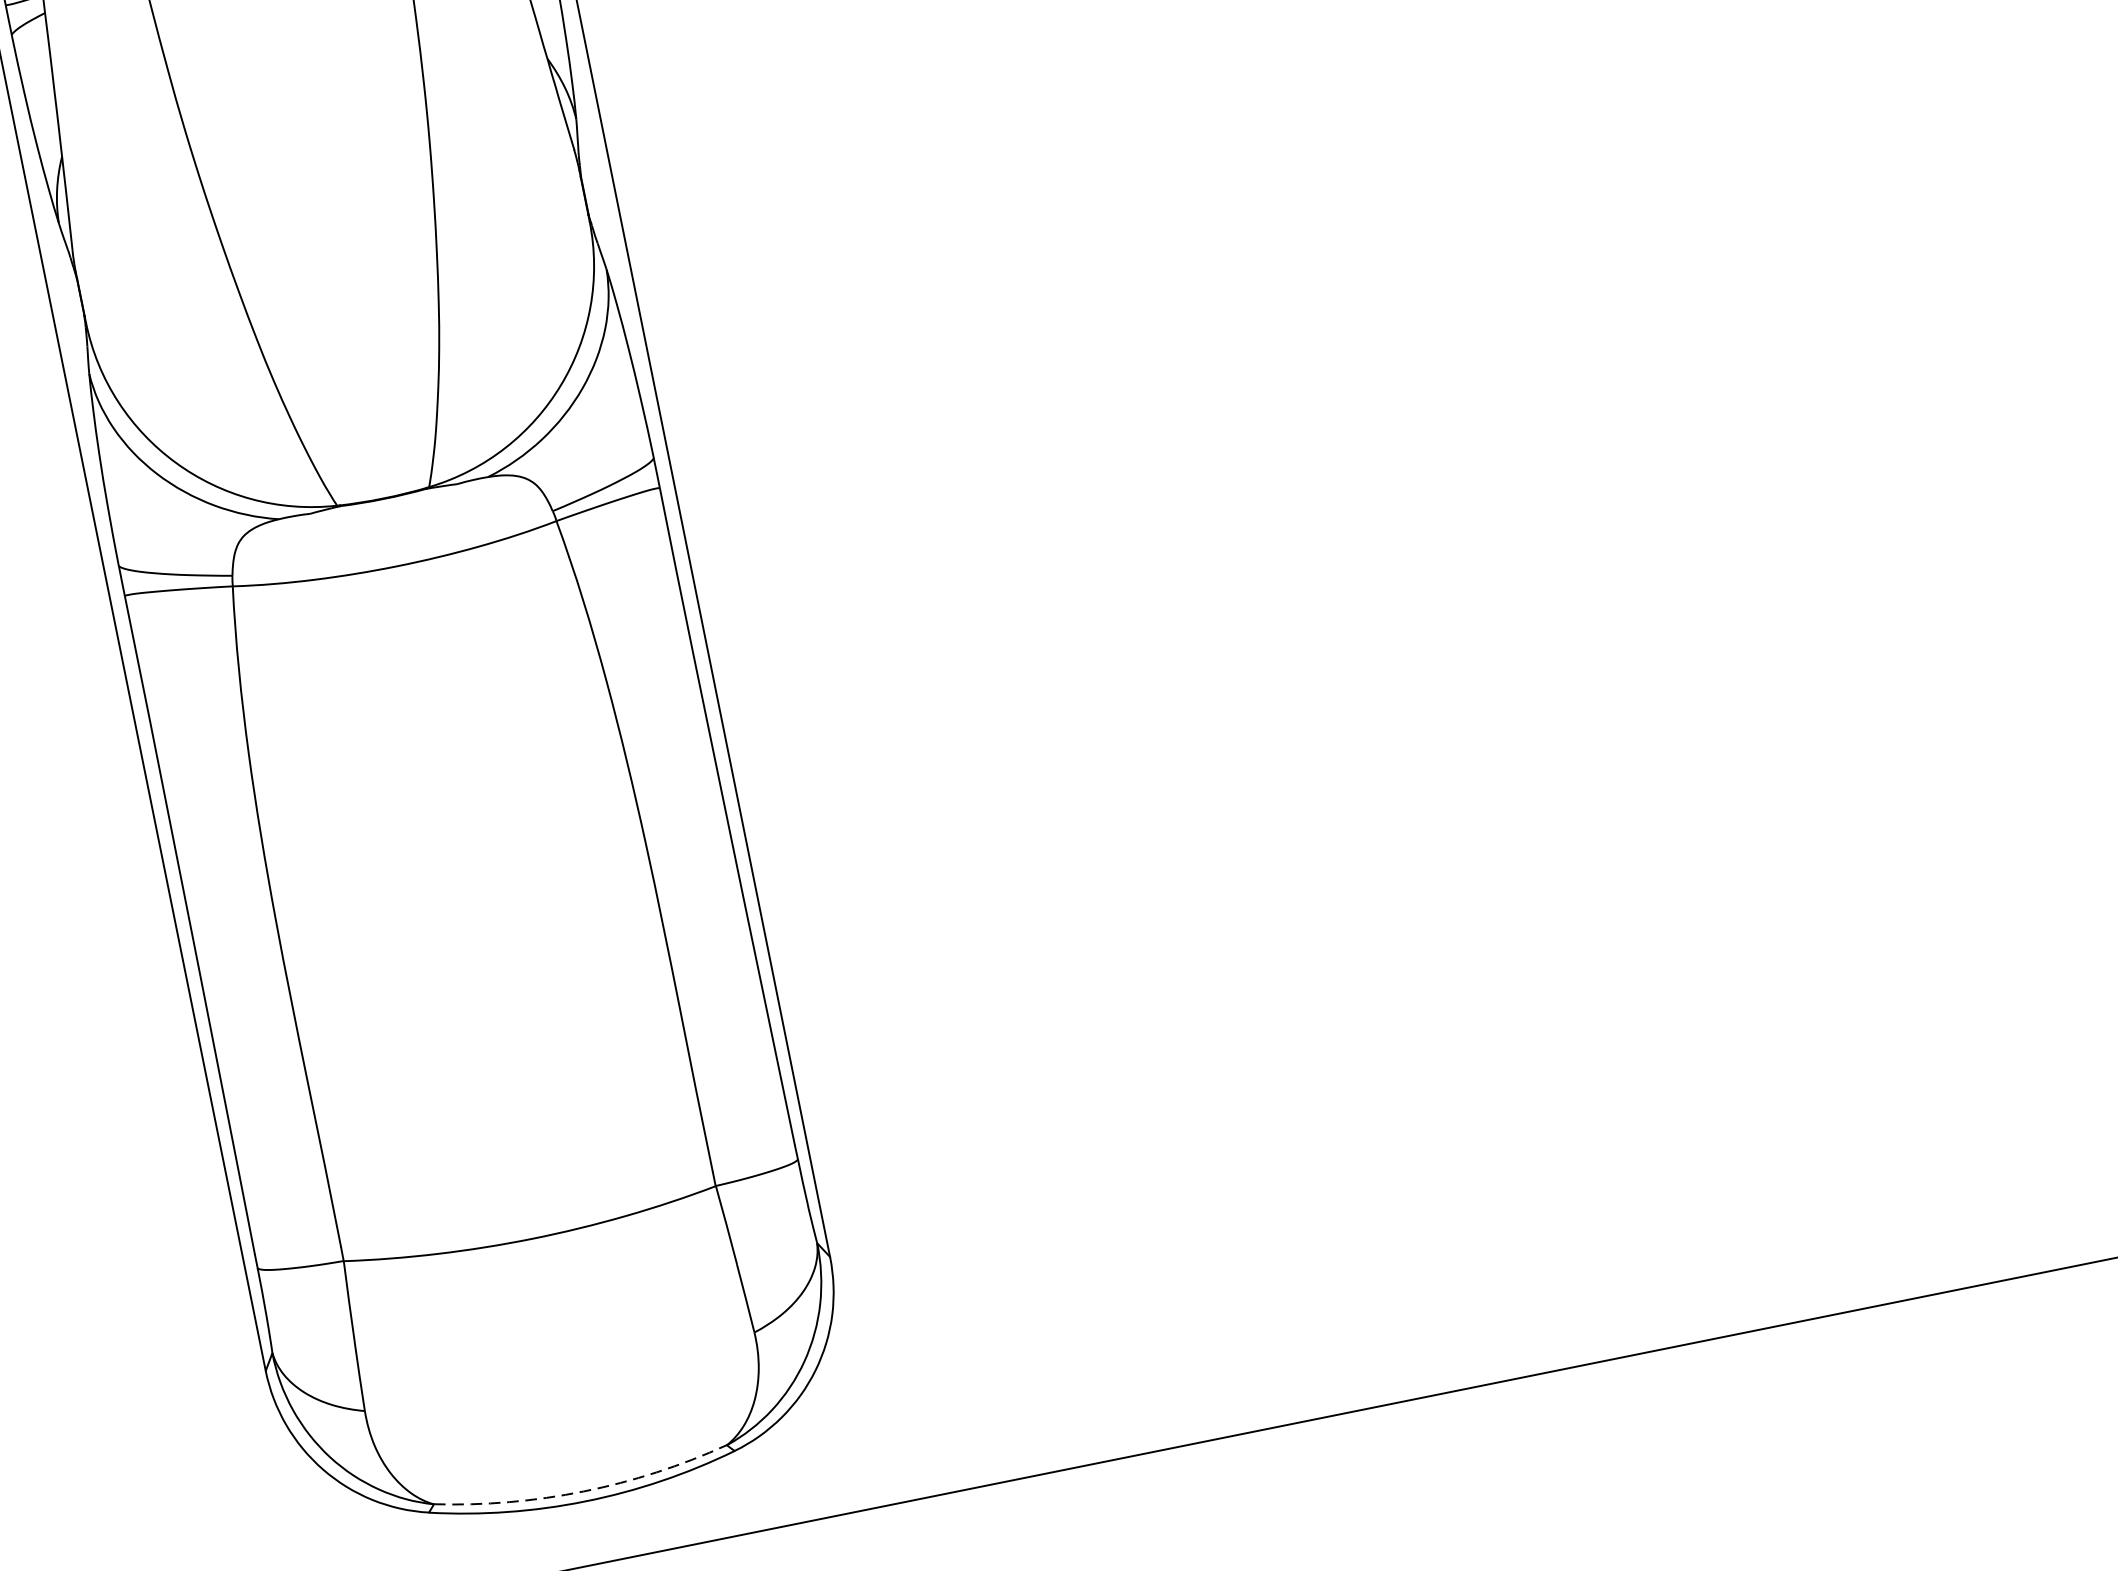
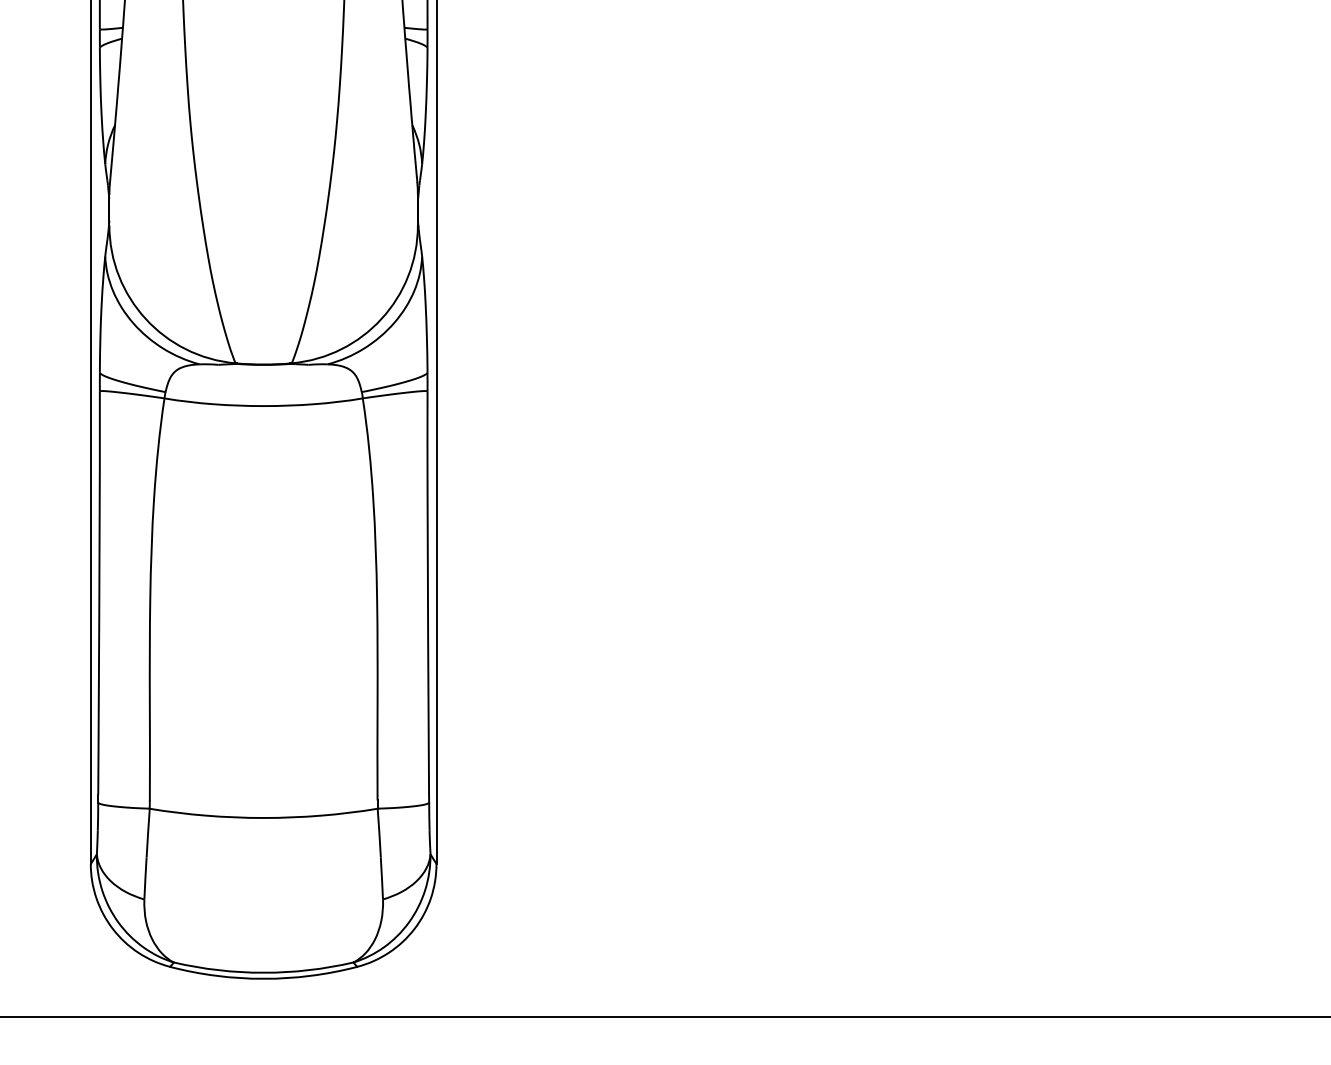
arc: (583, 1491) -> (263, 972), dashed -> solid

